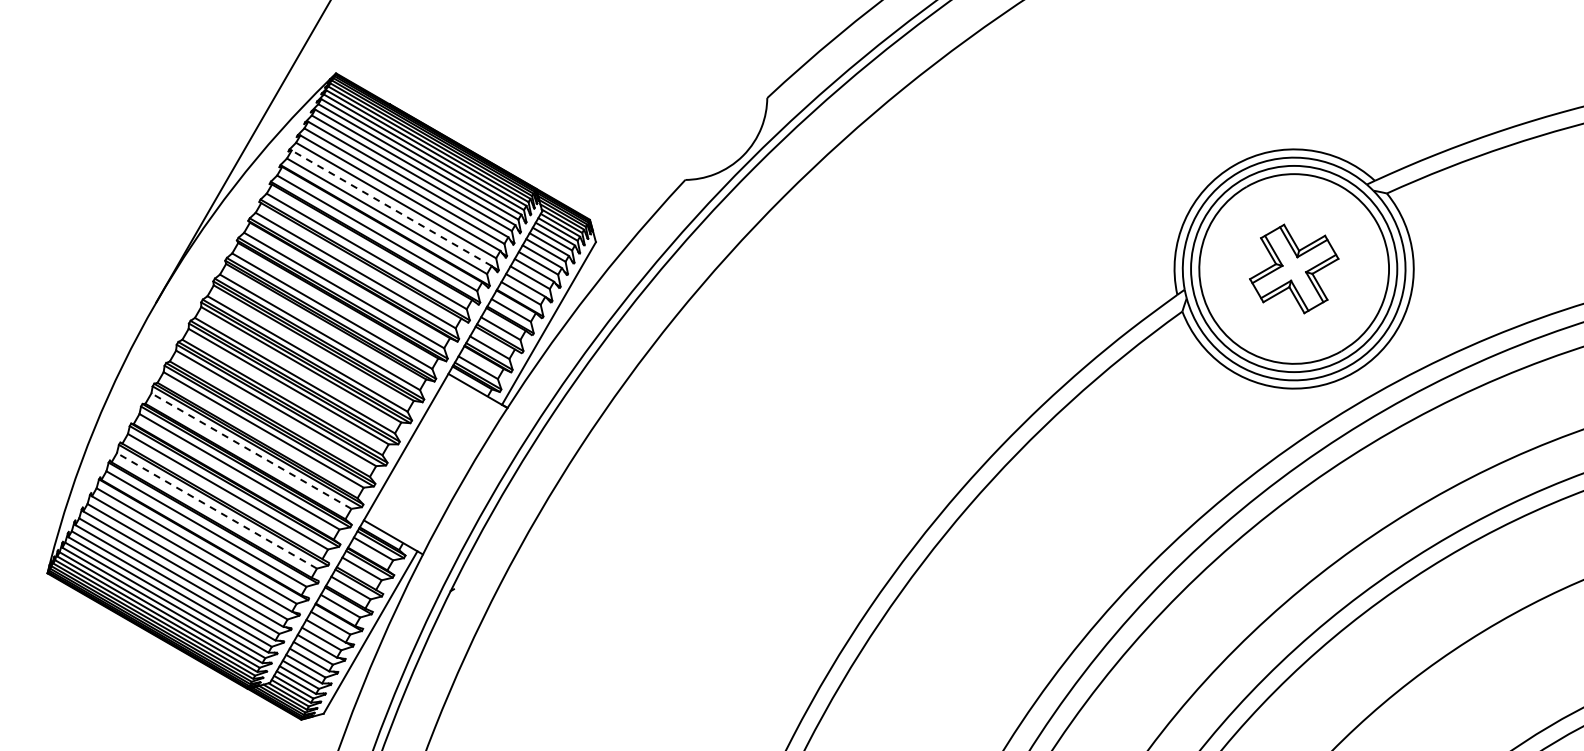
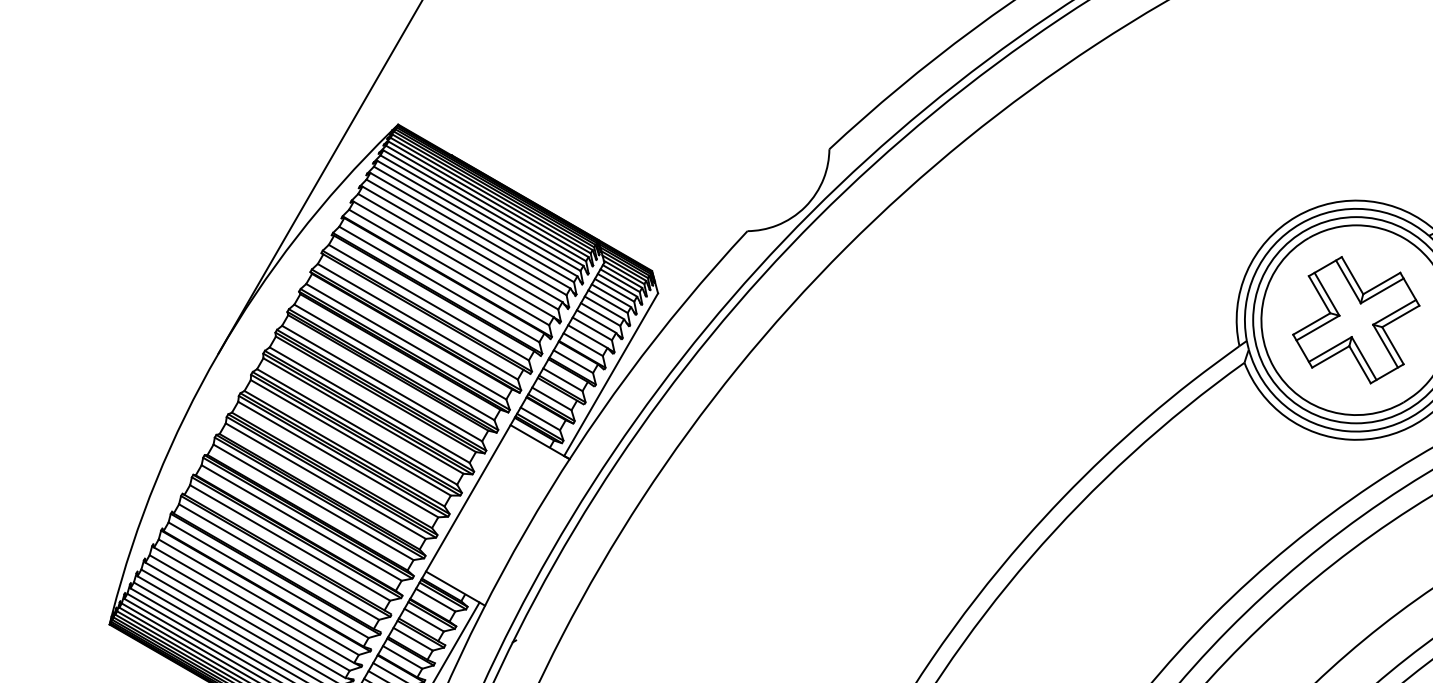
line: (391, 208) -> (453, 259), dashed -> solid
part: (1294, 268) -> (1356, 319), size x1.43
line: (251, 450) -> (313, 501), dashed -> solid
line: (216, 510) -> (278, 561), dashed -> solid

